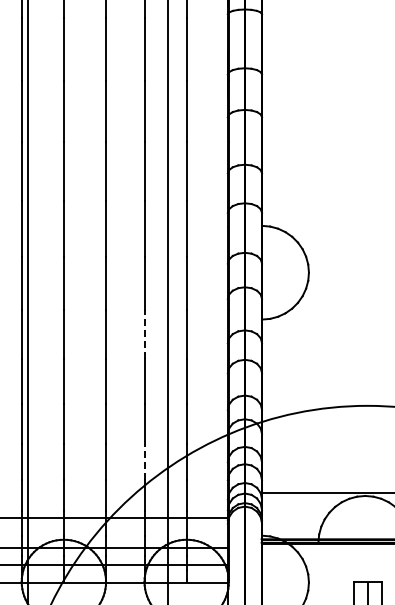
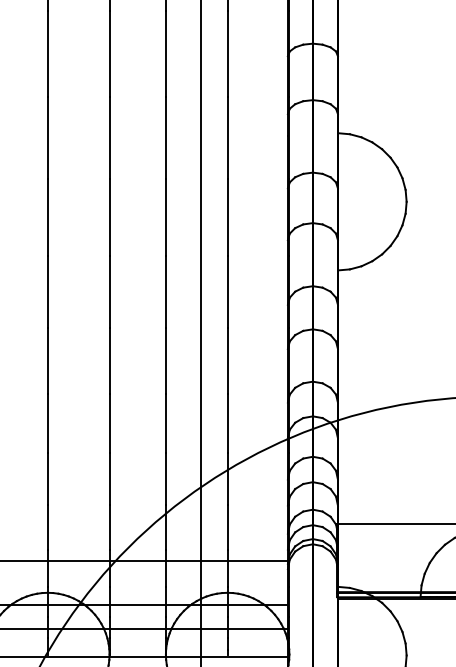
line: (144, 333) -> (165, 290), dashed -> solid
line: (144, 462) -> (165, 479), dashed -> solid

